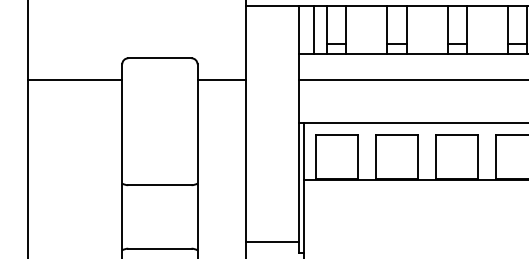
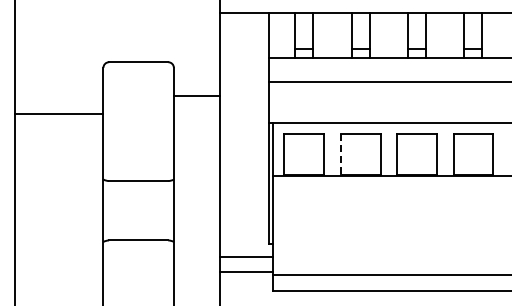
line: (314, 29) -> (283, 35), removed
line: (75, 79) -> (59, 114), moved
line: (221, 79) -> (196, 96), moved
line: (375, 156) -> (340, 154), solid -> dashed
line: (272, 242) -> (244, 234), removed

